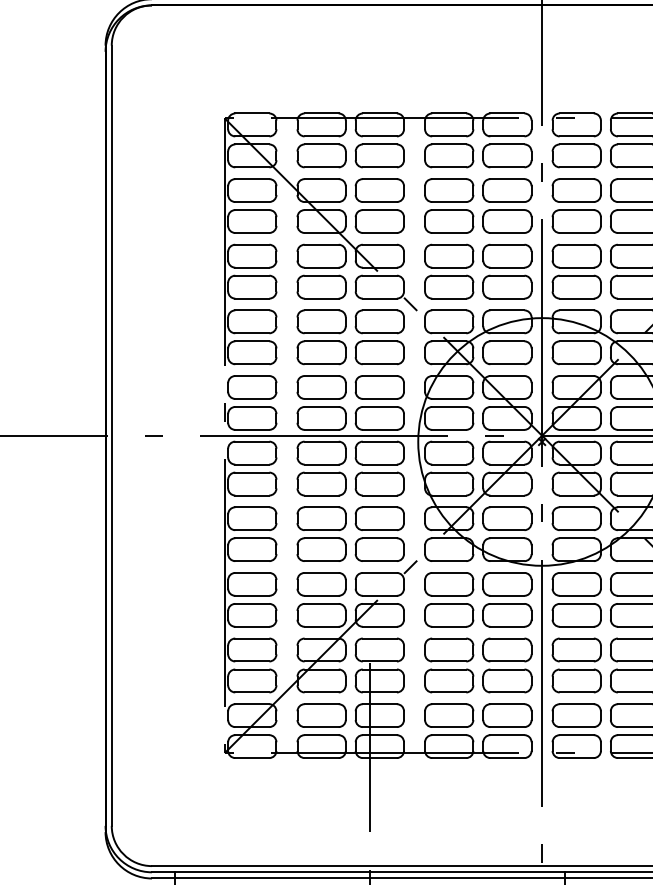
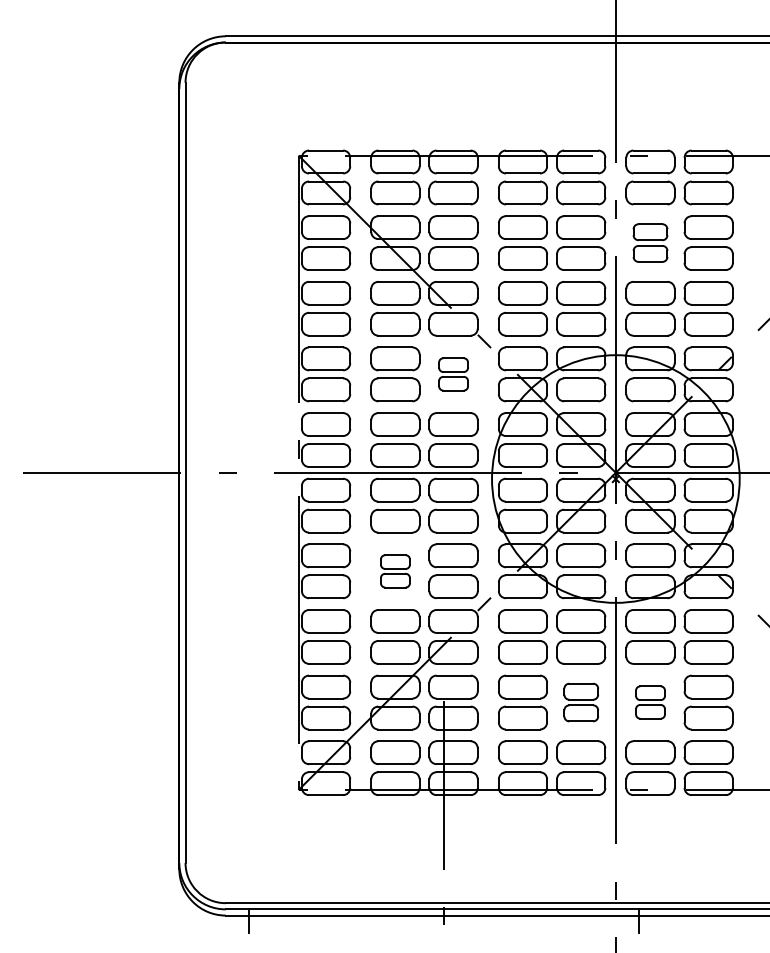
part: (576, 205) -> (650, 242), size x0.7
part: (379, 337) -> (453, 374), size x0.6
part: (321, 534) -> (395, 571), size x0.6
part: (507, 665) -> (581, 702), size x0.7
part: (576, 665) -> (650, 702), size x0.6

